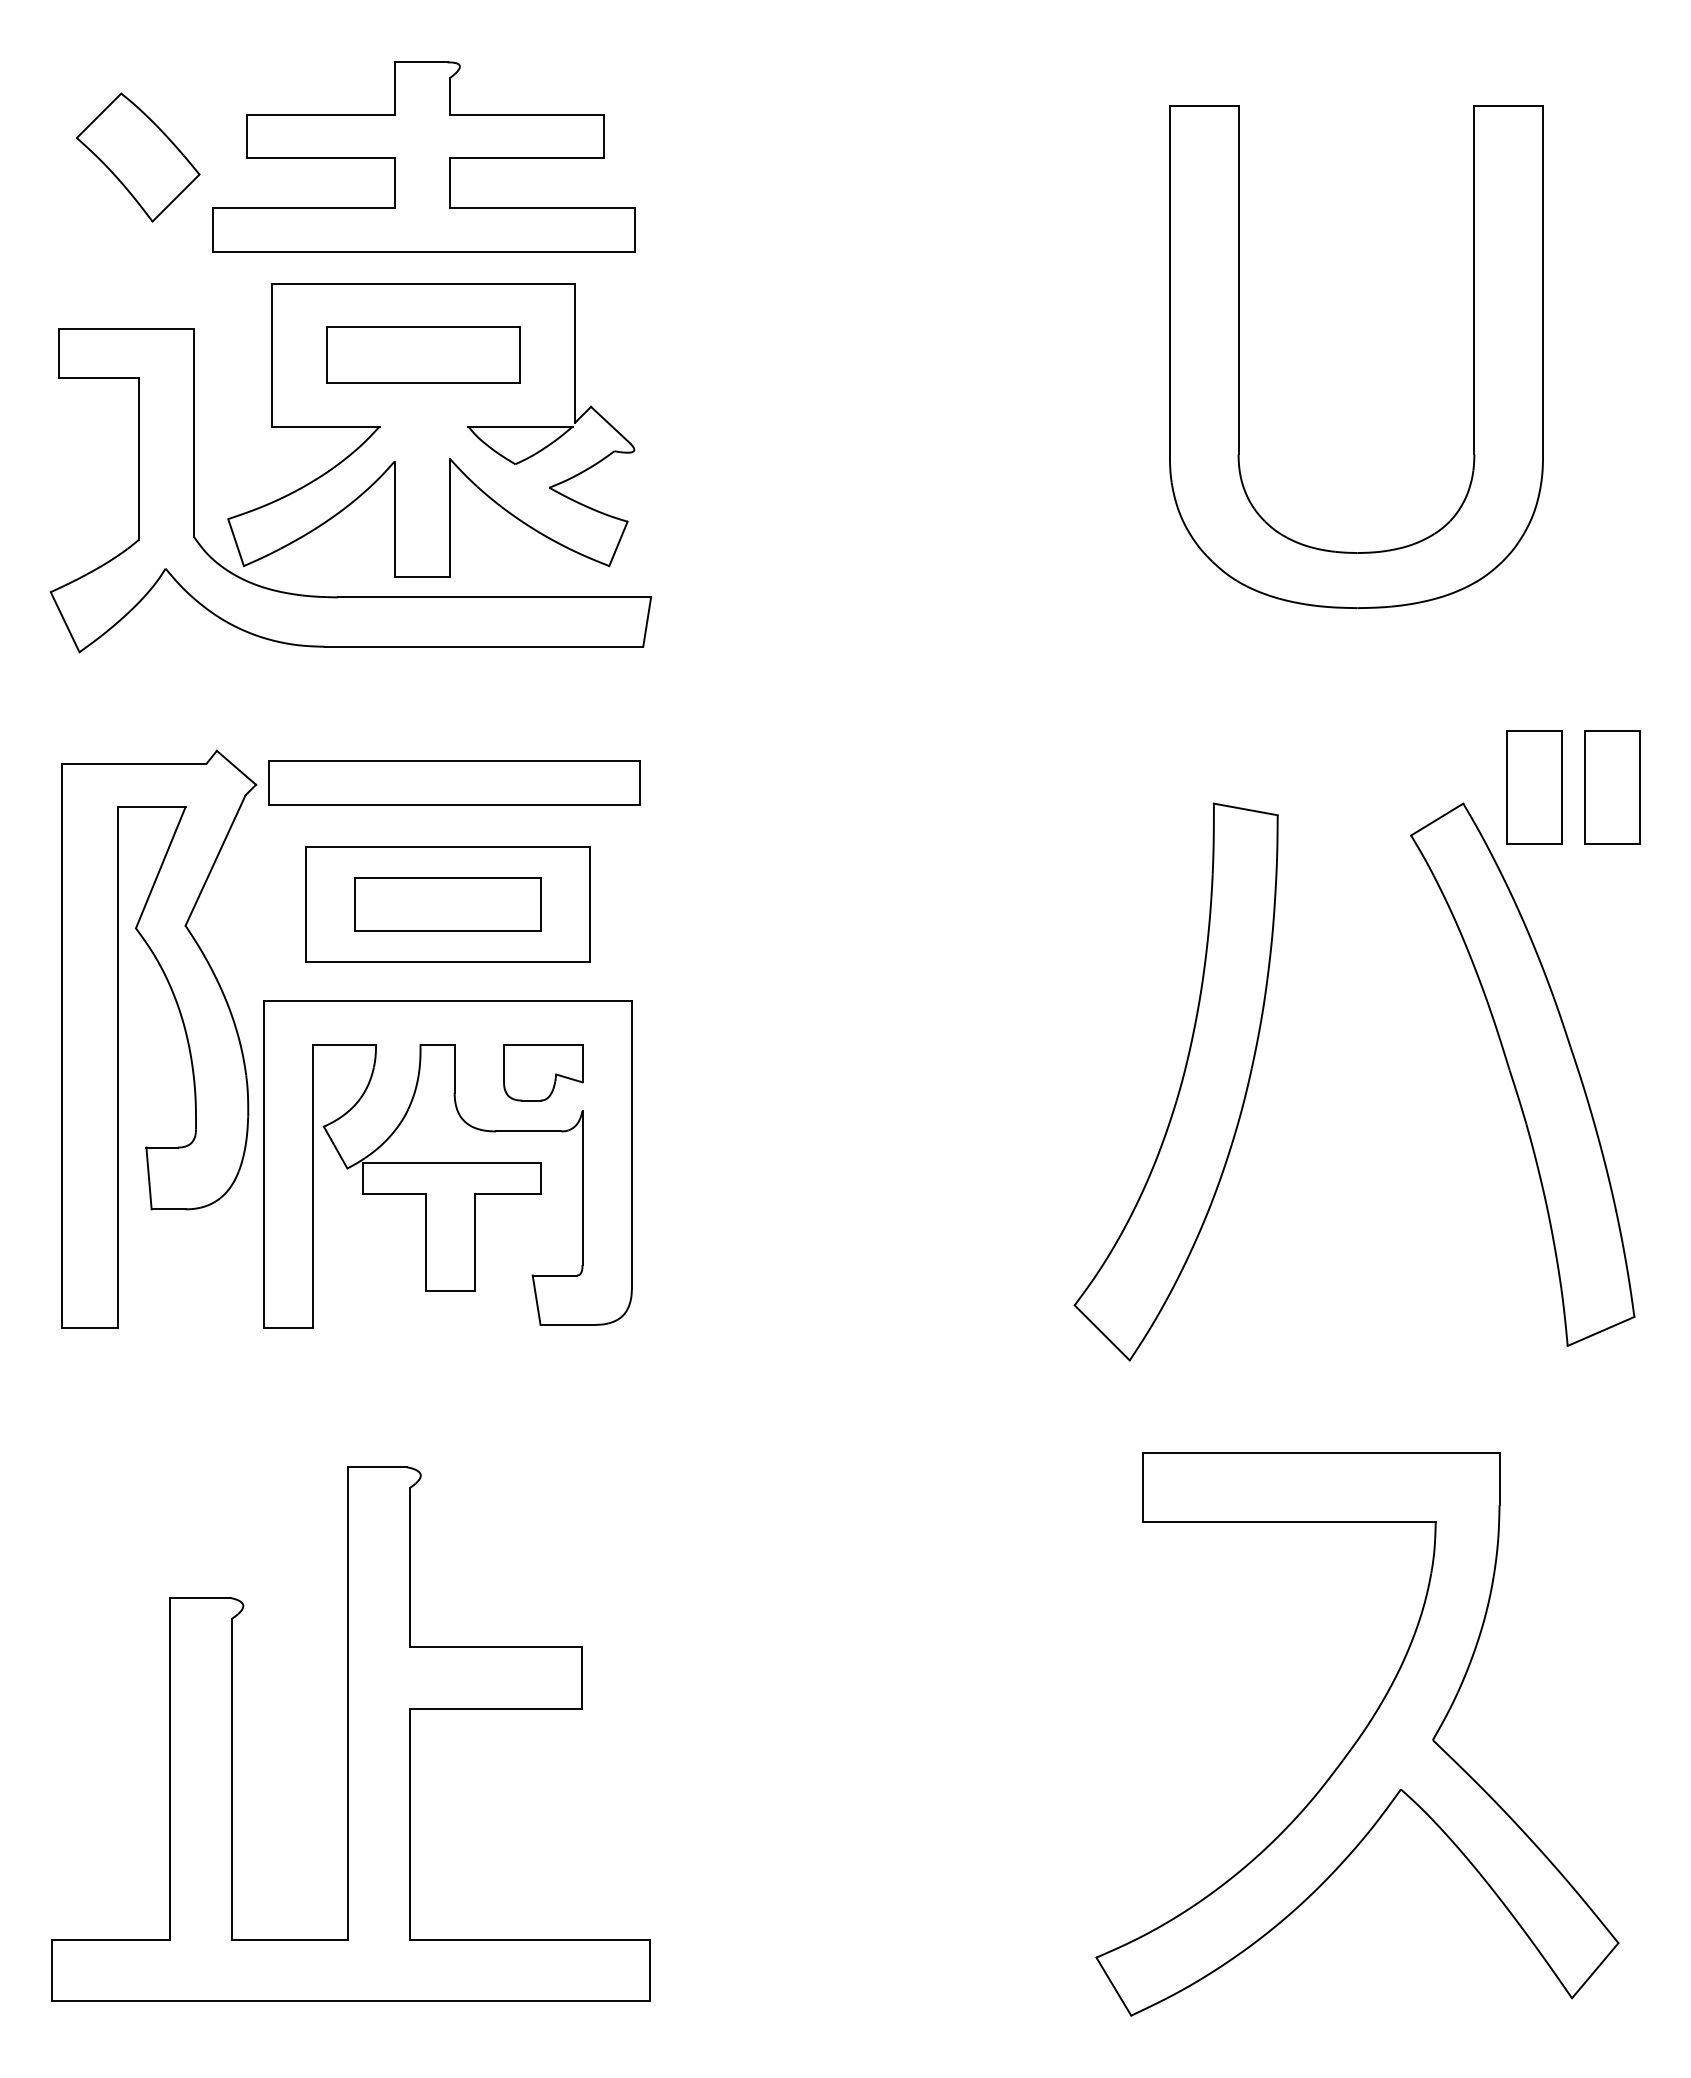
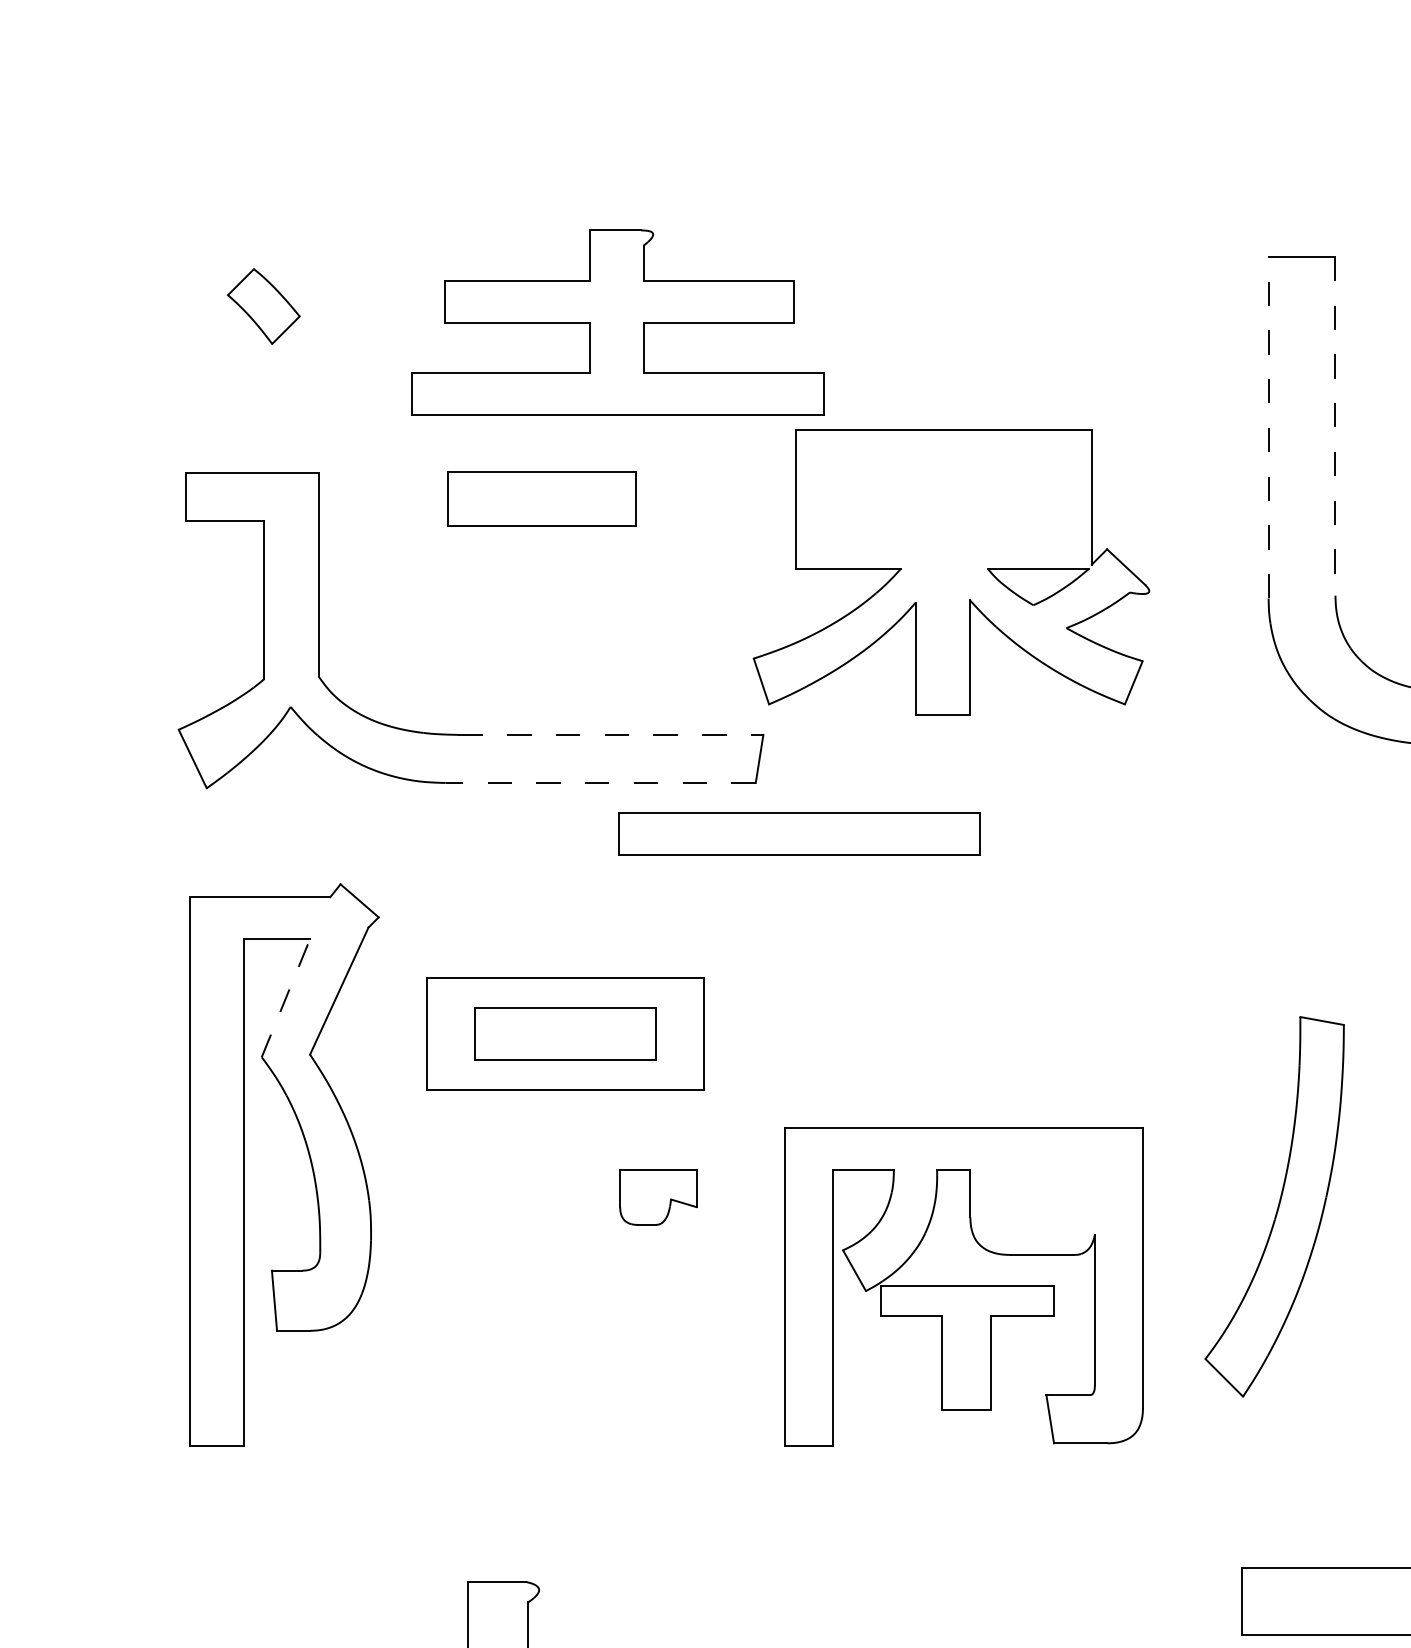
part: (423, 156) -> (617, 322), moved
part: (137, 157) -> (263, 306), size x0.6
line: (1238, 280) -> (1335, 426), solid -> dashed
line: (1169, 281) -> (1268, 427), solid -> dashed
part: (431, 430) -> (951, 572), moved
line: (494, 597) -> (610, 734), solid -> dashed
line: (483, 646) -> (600, 782), solid -> dashed
part: (454, 782) -> (799, 833), moved
line: (160, 867) -> (285, 997), solid -> dashed
part: (1175, 1081) -> (1274, 1206), size x0.7
part: (447, 1164) -> (963, 1287), moved

